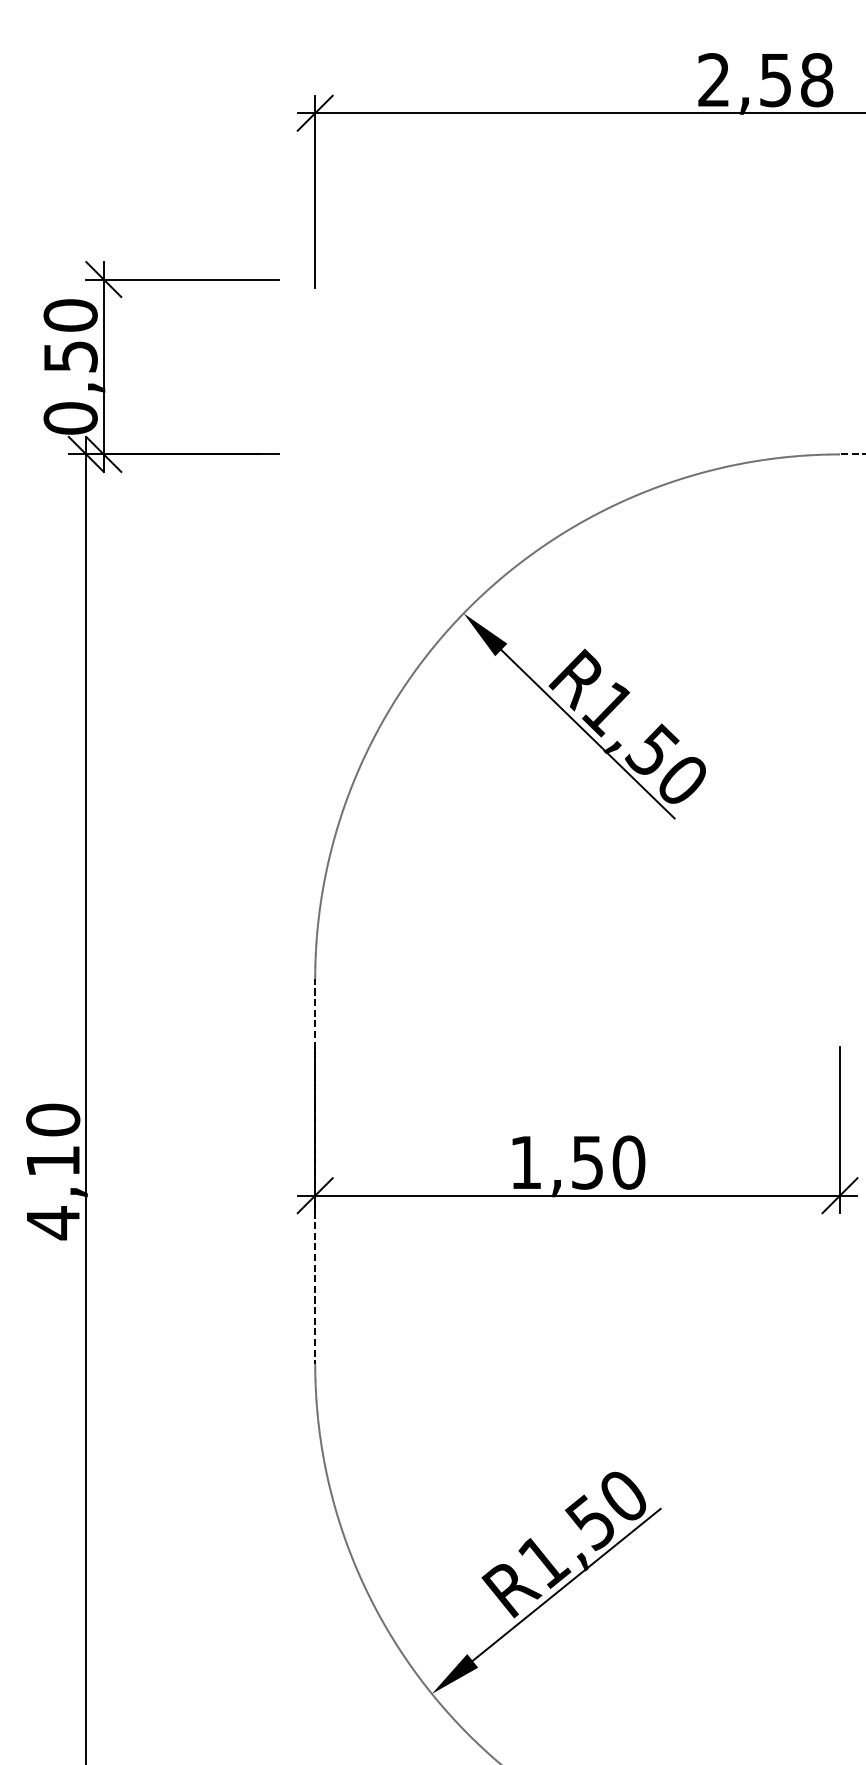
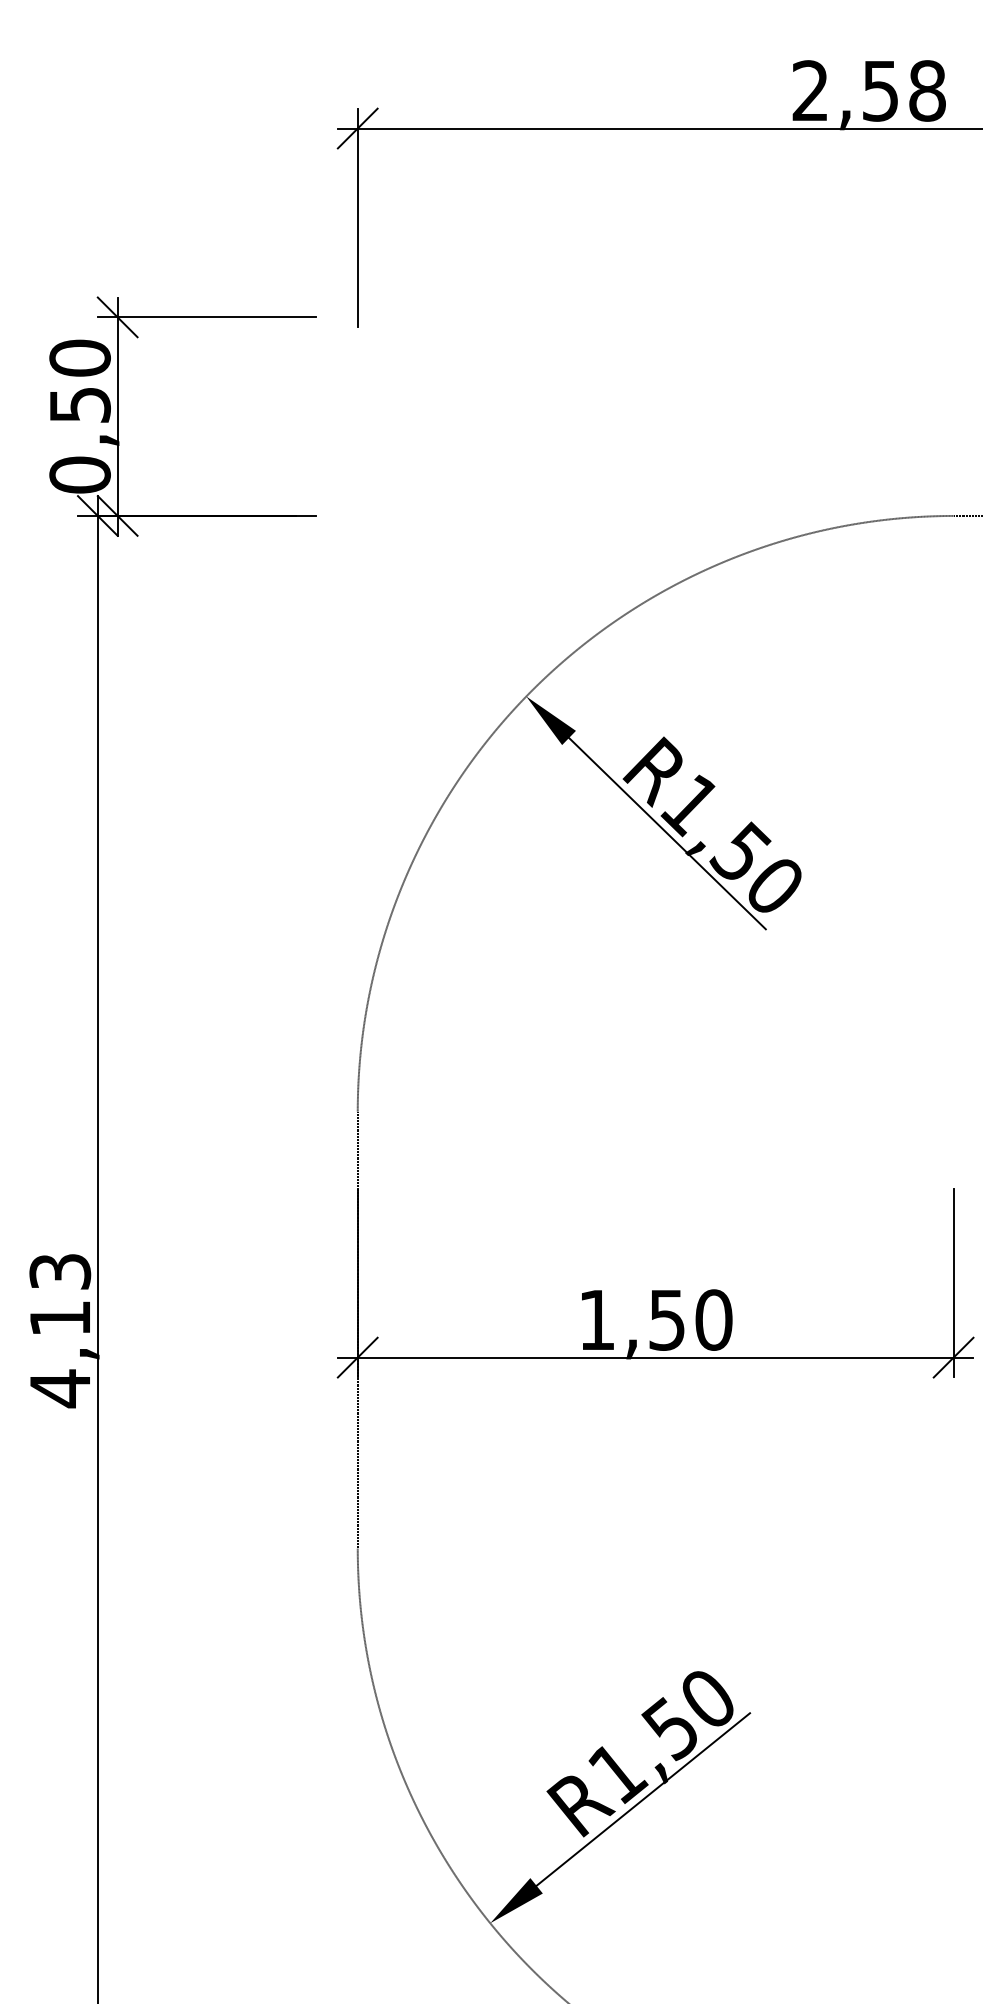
text: (53, 1119) -> (60, 1271), 4,10 -> 4,13

